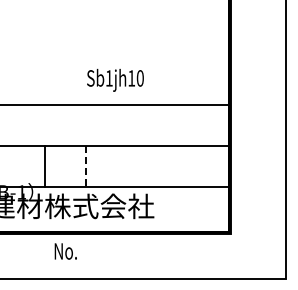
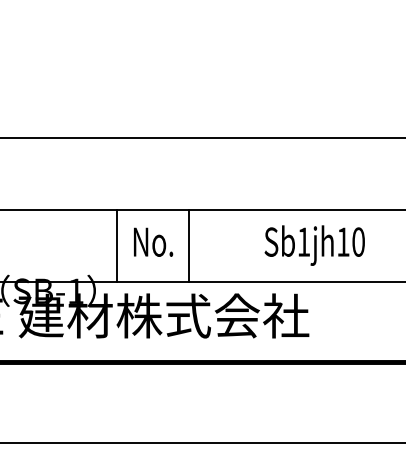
text: (115, 80) -> (314, 245), moved
line: (86, 167) -> (189, 247), dashed -> solid
text: (65, 251) -> (152, 242), moved

